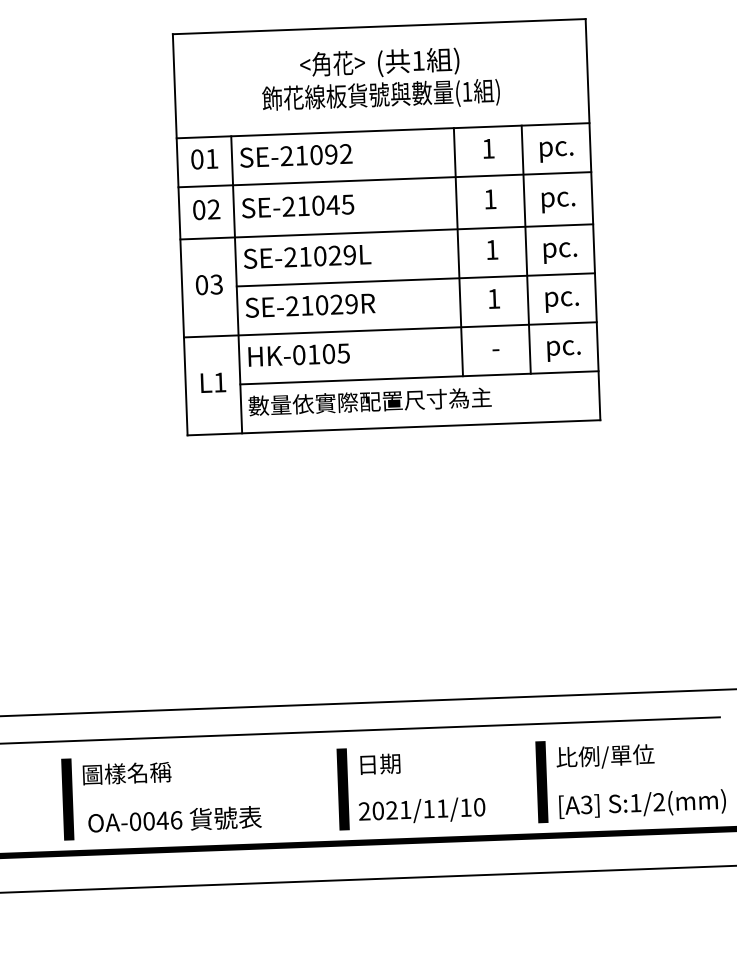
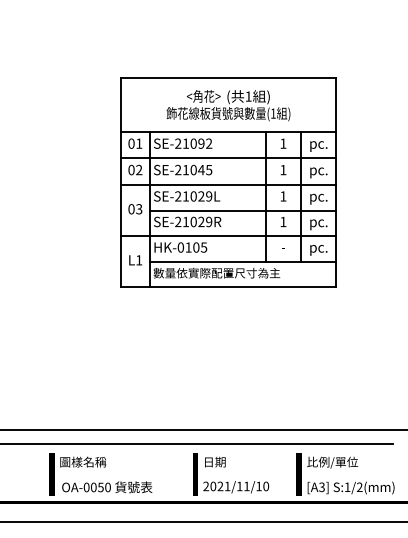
text: (167, 820) -> (103, 487), OA-0046 -> OA-0050

